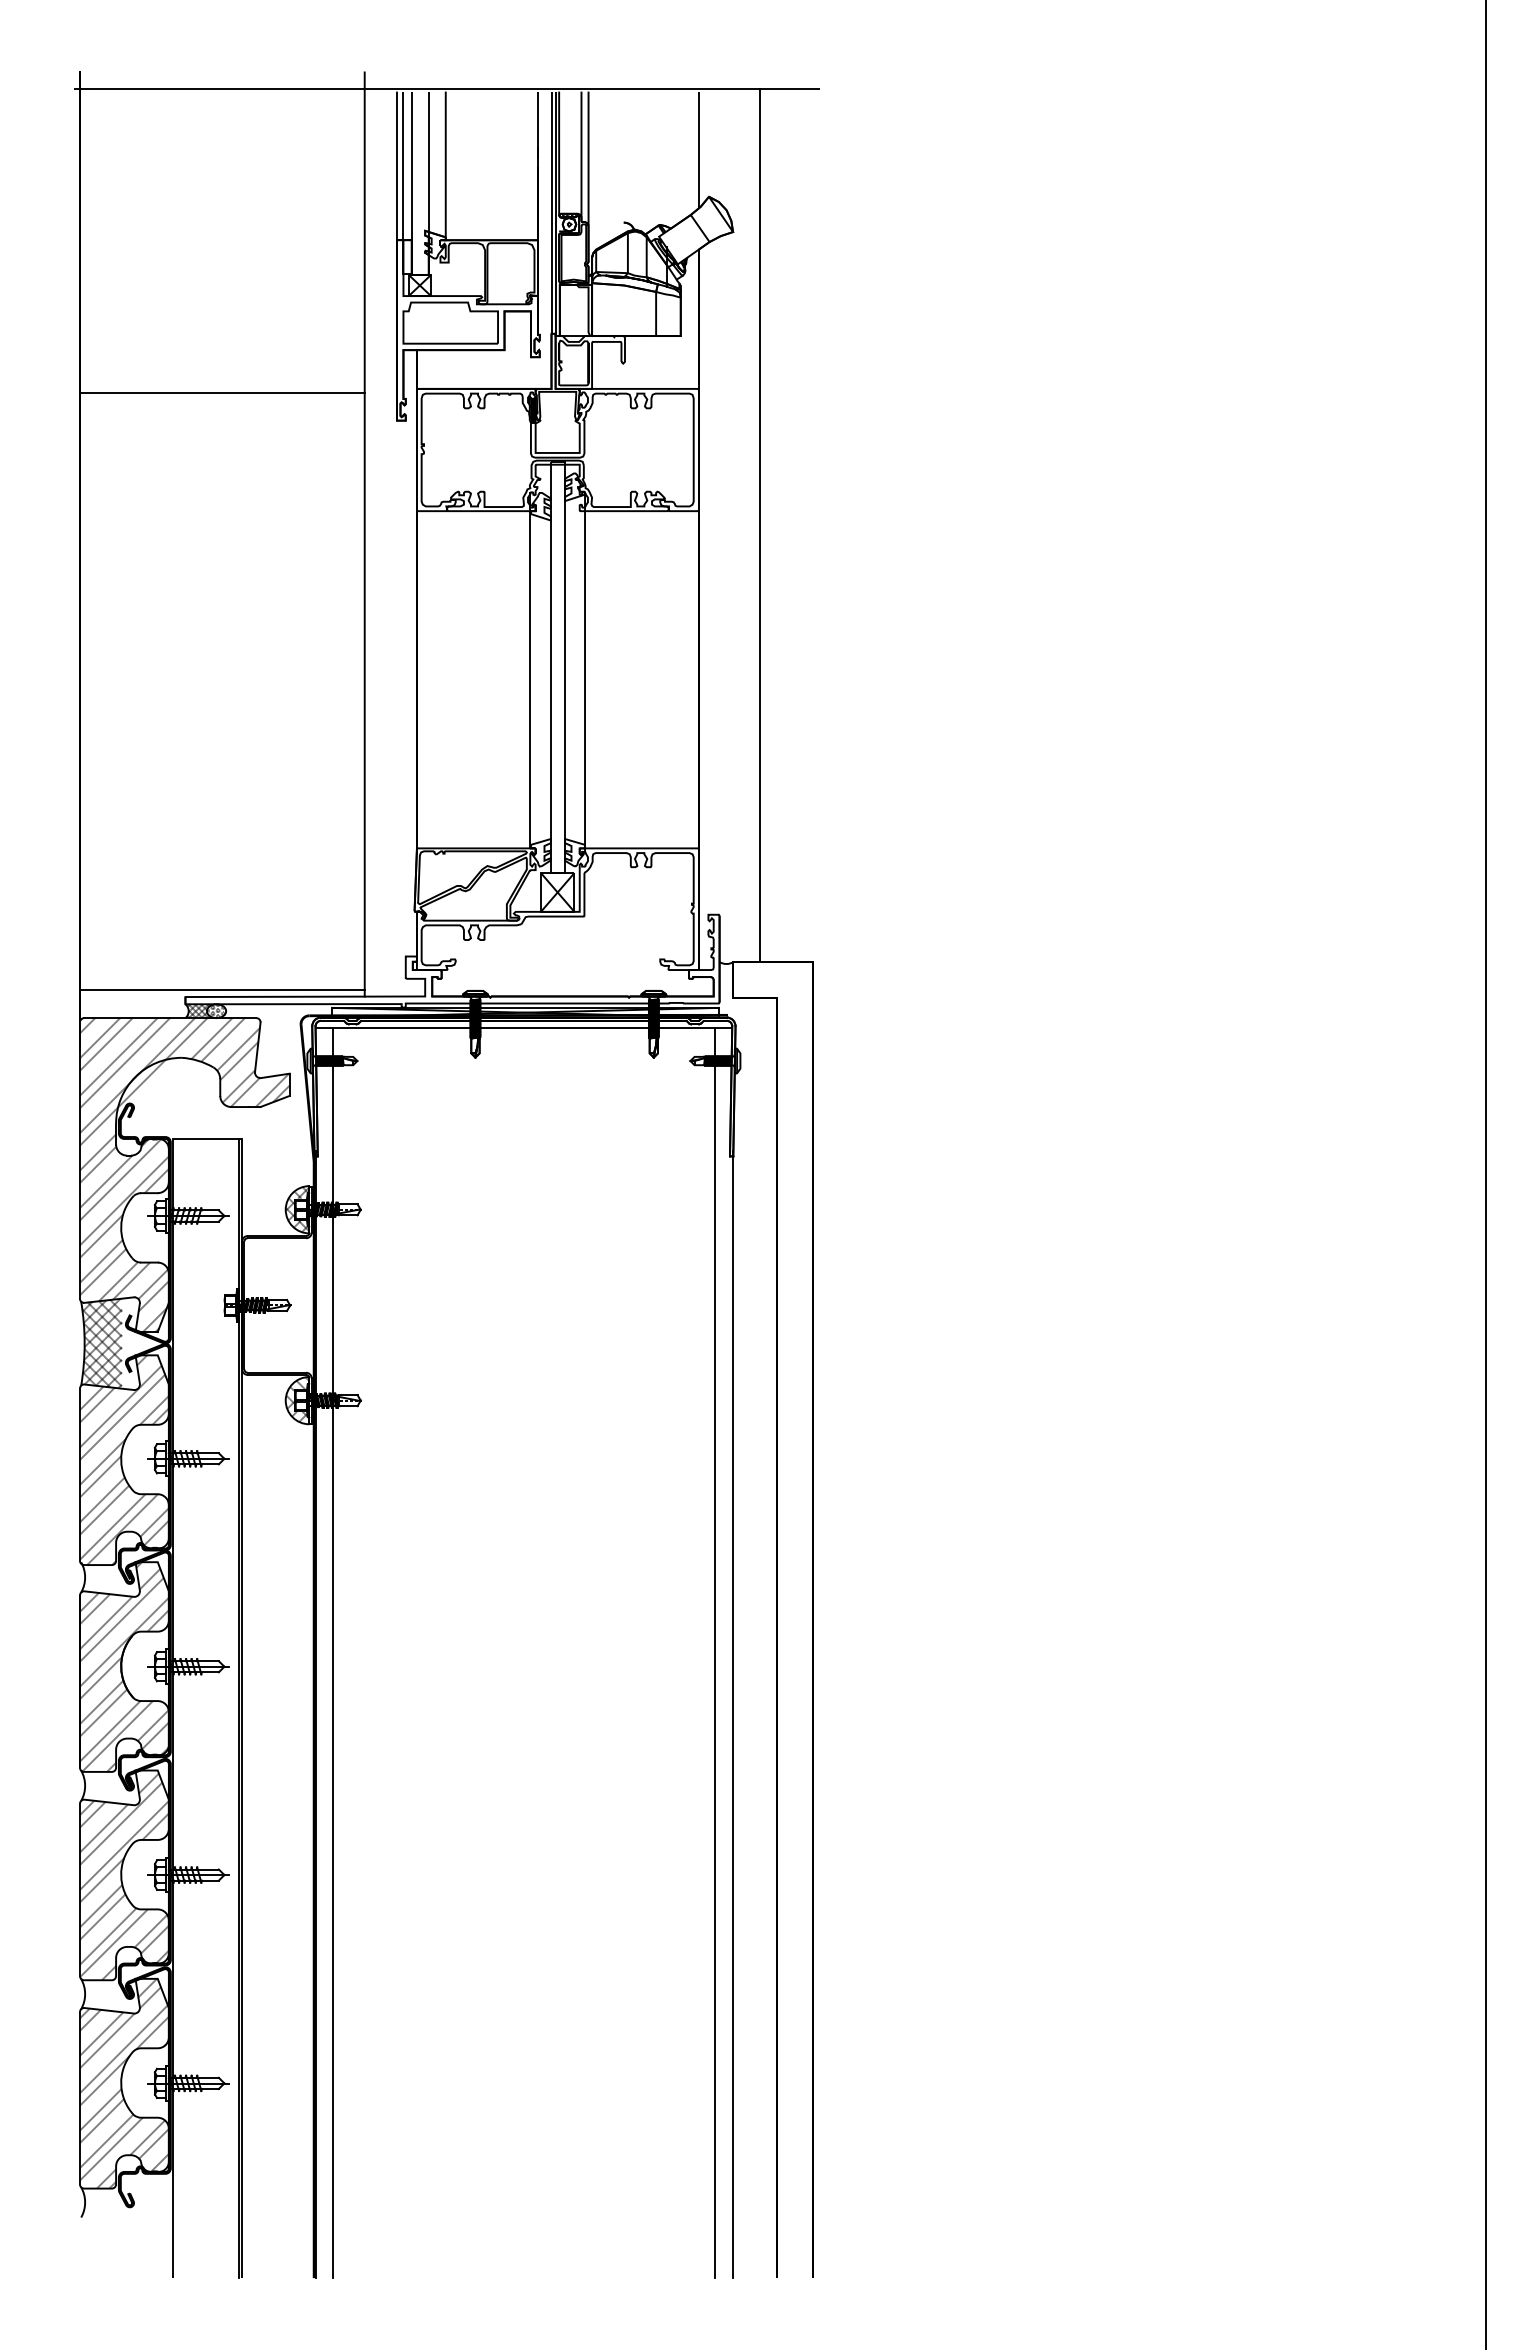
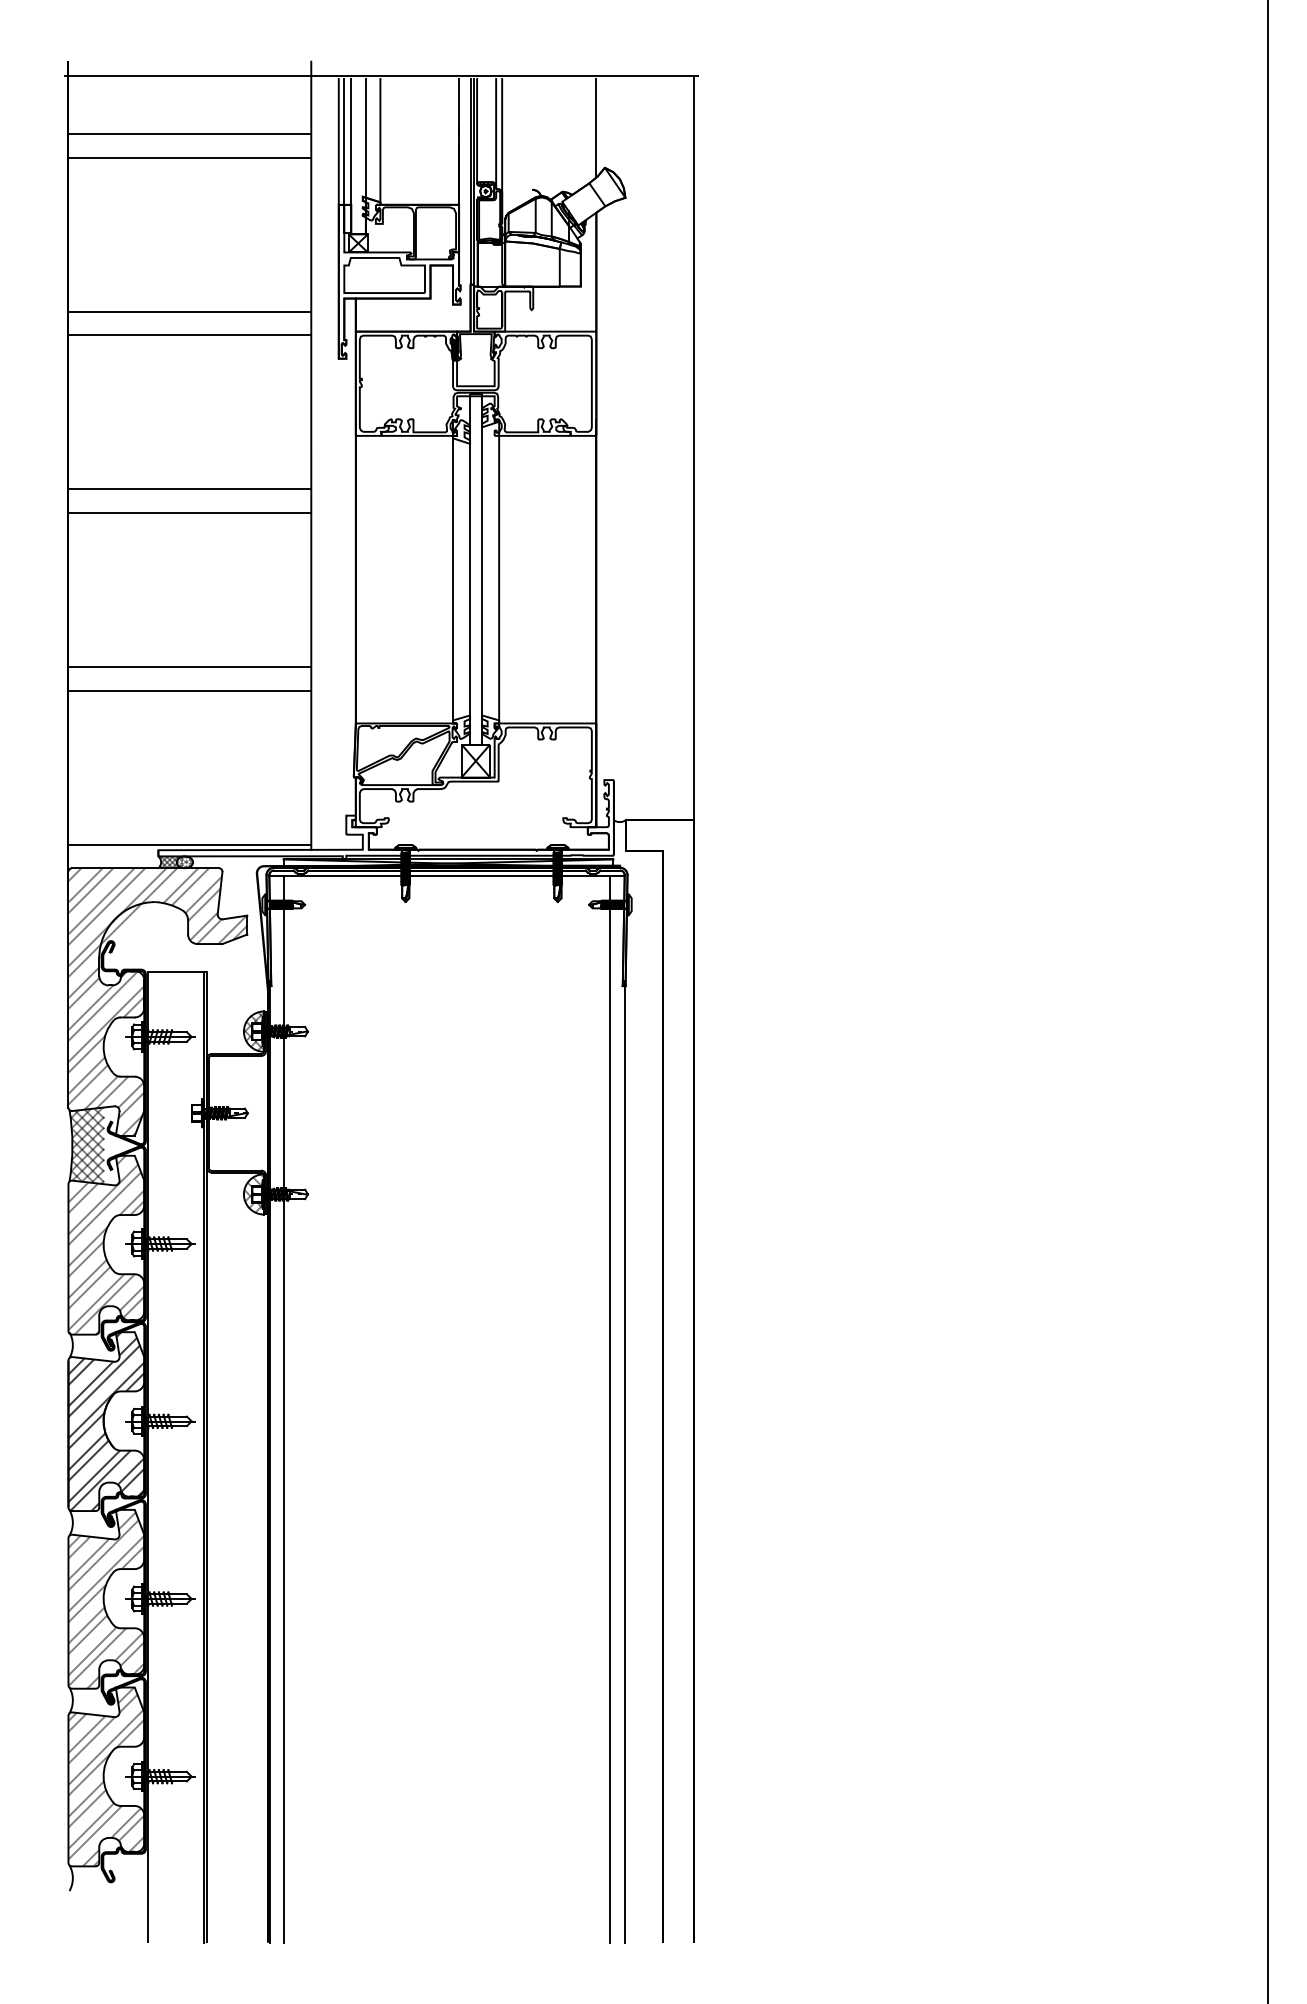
line: (221, 157) -> (189, 134), added
line: (221, 184) -> (189, 157), added
line: (221, 365) -> (189, 311), added
line: (760, 525) -> (694, 448), moved
line: (221, 573) -> (189, 489), added
line: (221, 601) -> (189, 512), added
line: (221, 782) -> (189, 667), added
line: (221, 809) -> (189, 690), added
hatch: (123, 1666) -> (105, 1421), added

